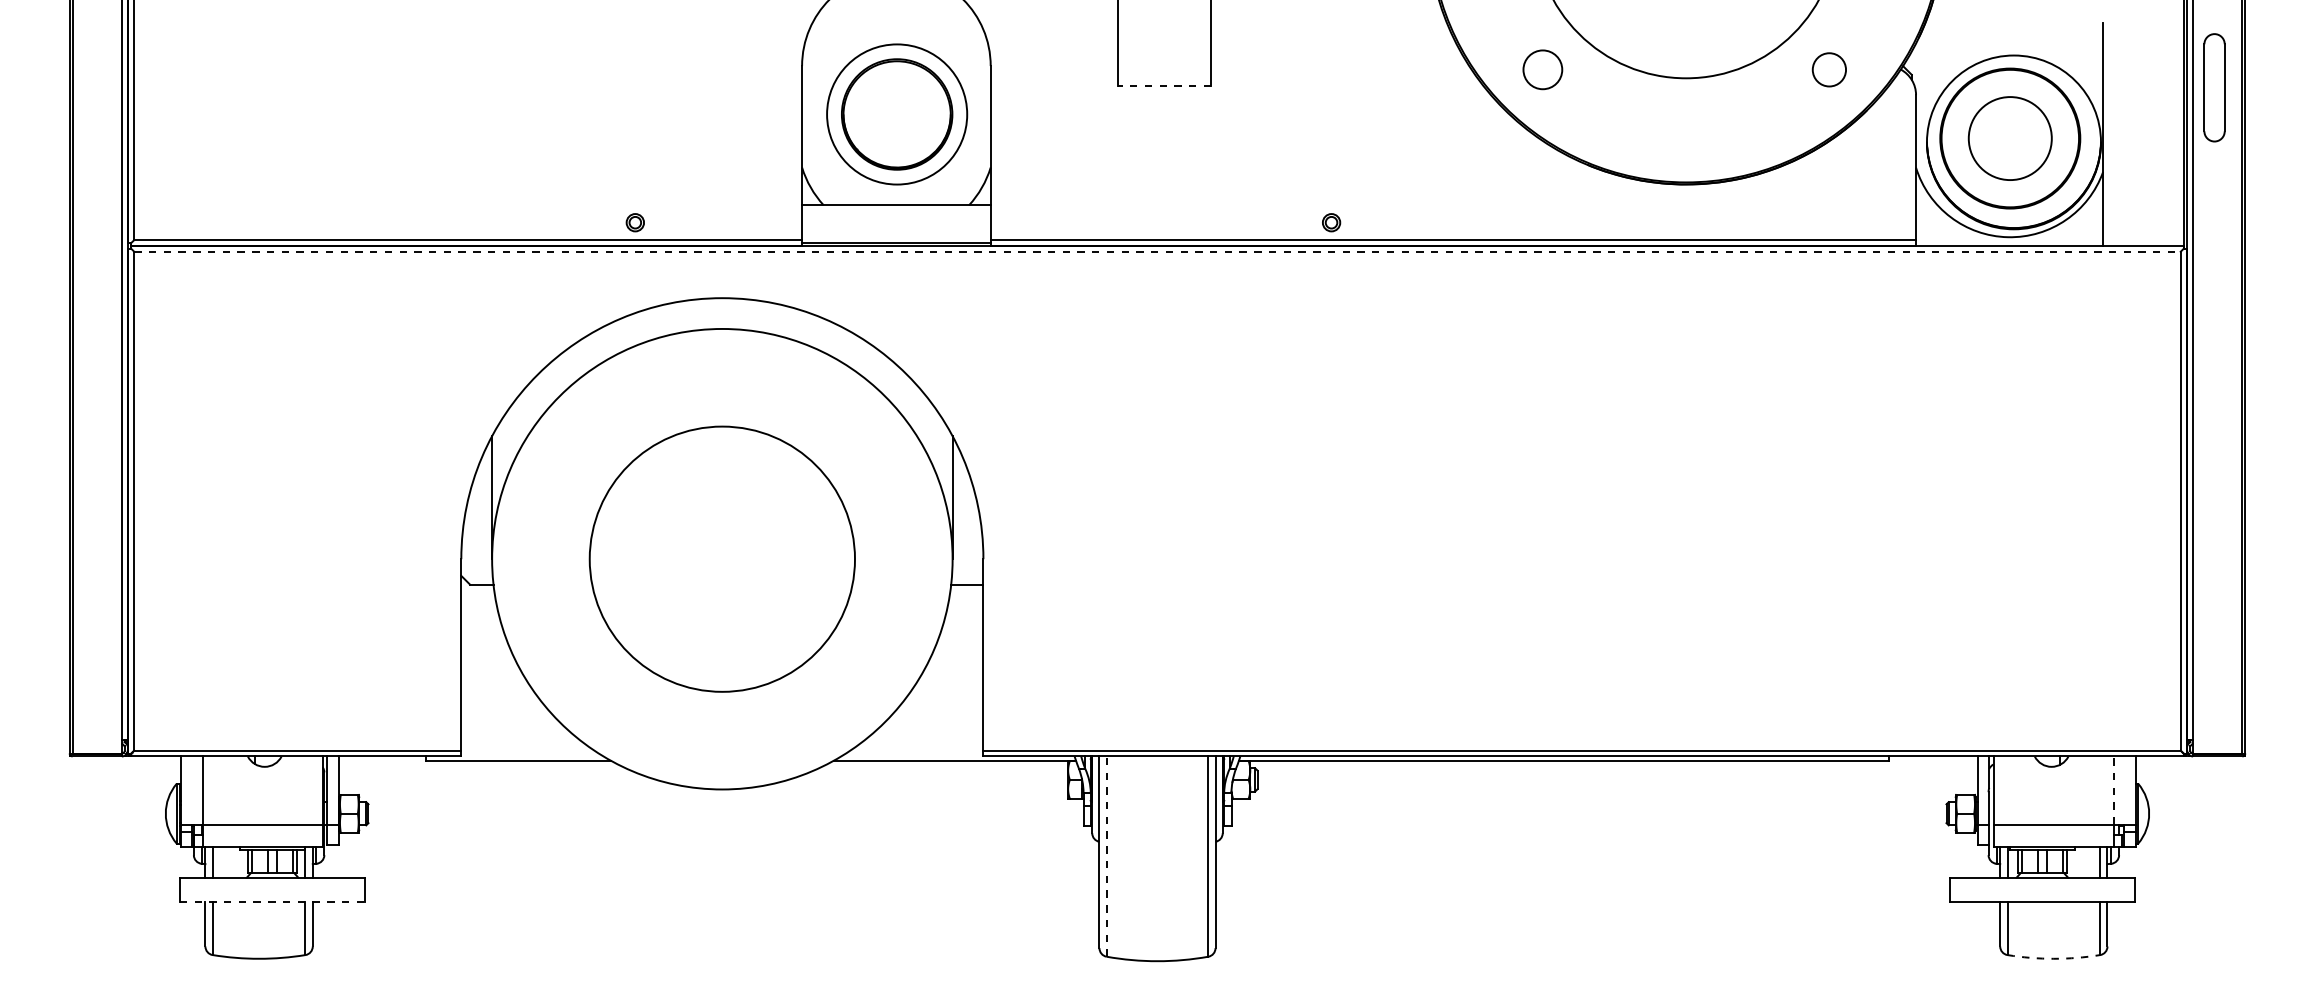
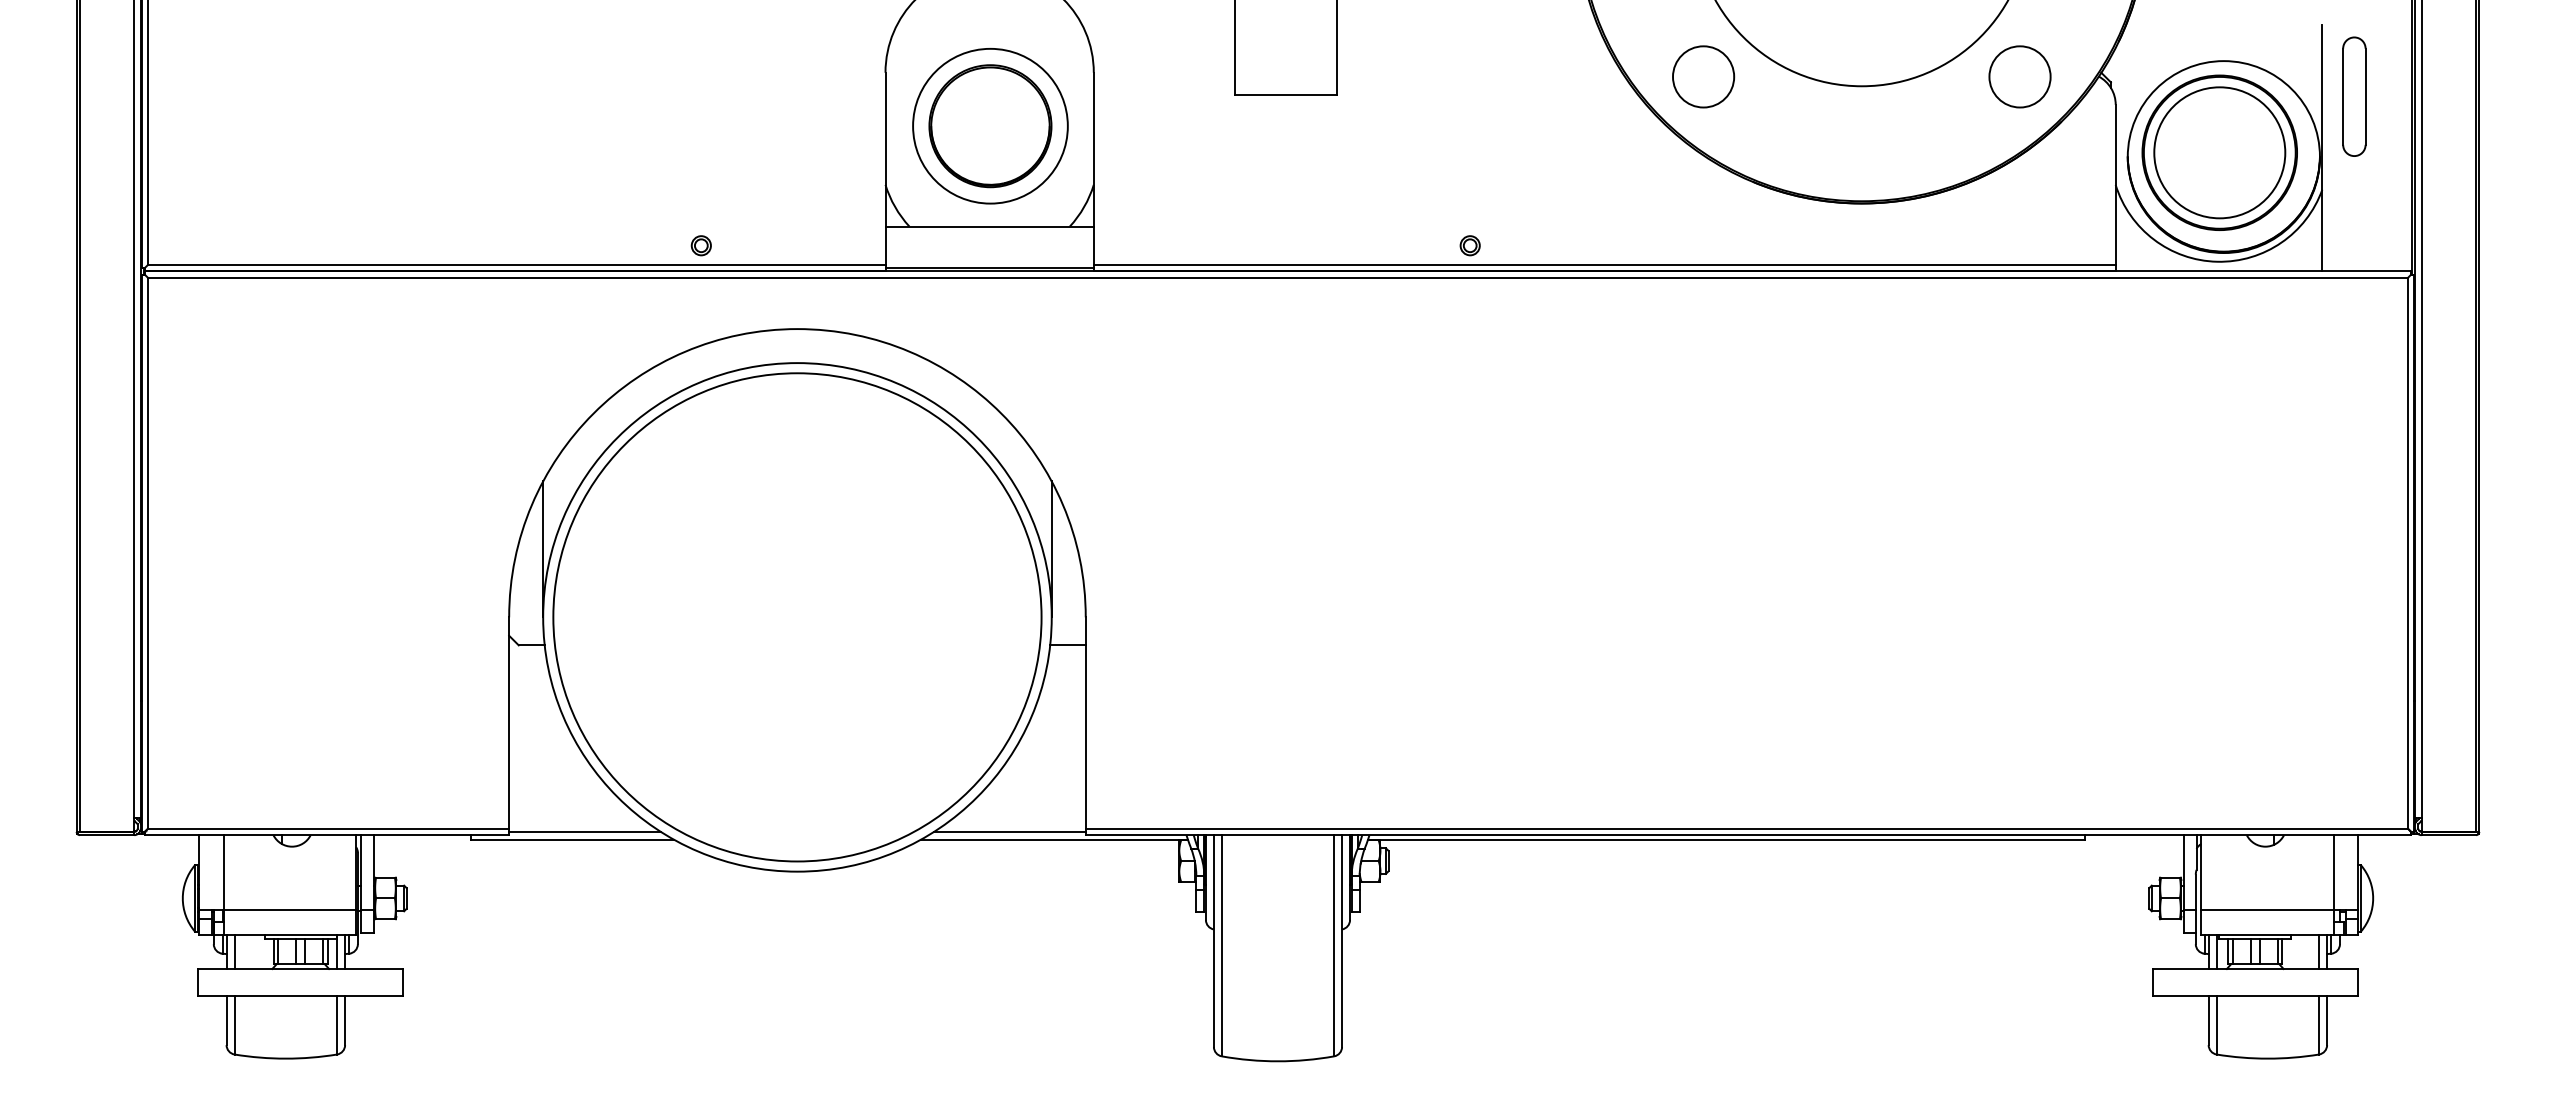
circle: (1542, 69) -> (1703, 76), size x1.43
circle: (1828, 69) -> (2019, 76), size x1.67
line: (1164, 85) -> (1285, 94), dashed -> solid
part: (2214, 87) -> (2354, 96), moved
circle: (2010, 138) -> (2219, 152), size x1.43
line: (1157, 251) -> (1278, 277), dashed -> solid
circle: (722, 559) -> (797, 617), size x1.67
line: (529, 753) -> (584, 831), added
line: (914, 753) -> (1009, 831), added
line: (2114, 790) -> (2334, 872), dashed -> solid
line: (1106, 856) -> (1221, 945), dashed -> solid
line: (272, 902) -> (300, 996), dashed -> solid
arc: (2053, 958) -> (2267, 1058), dashed -> solid

